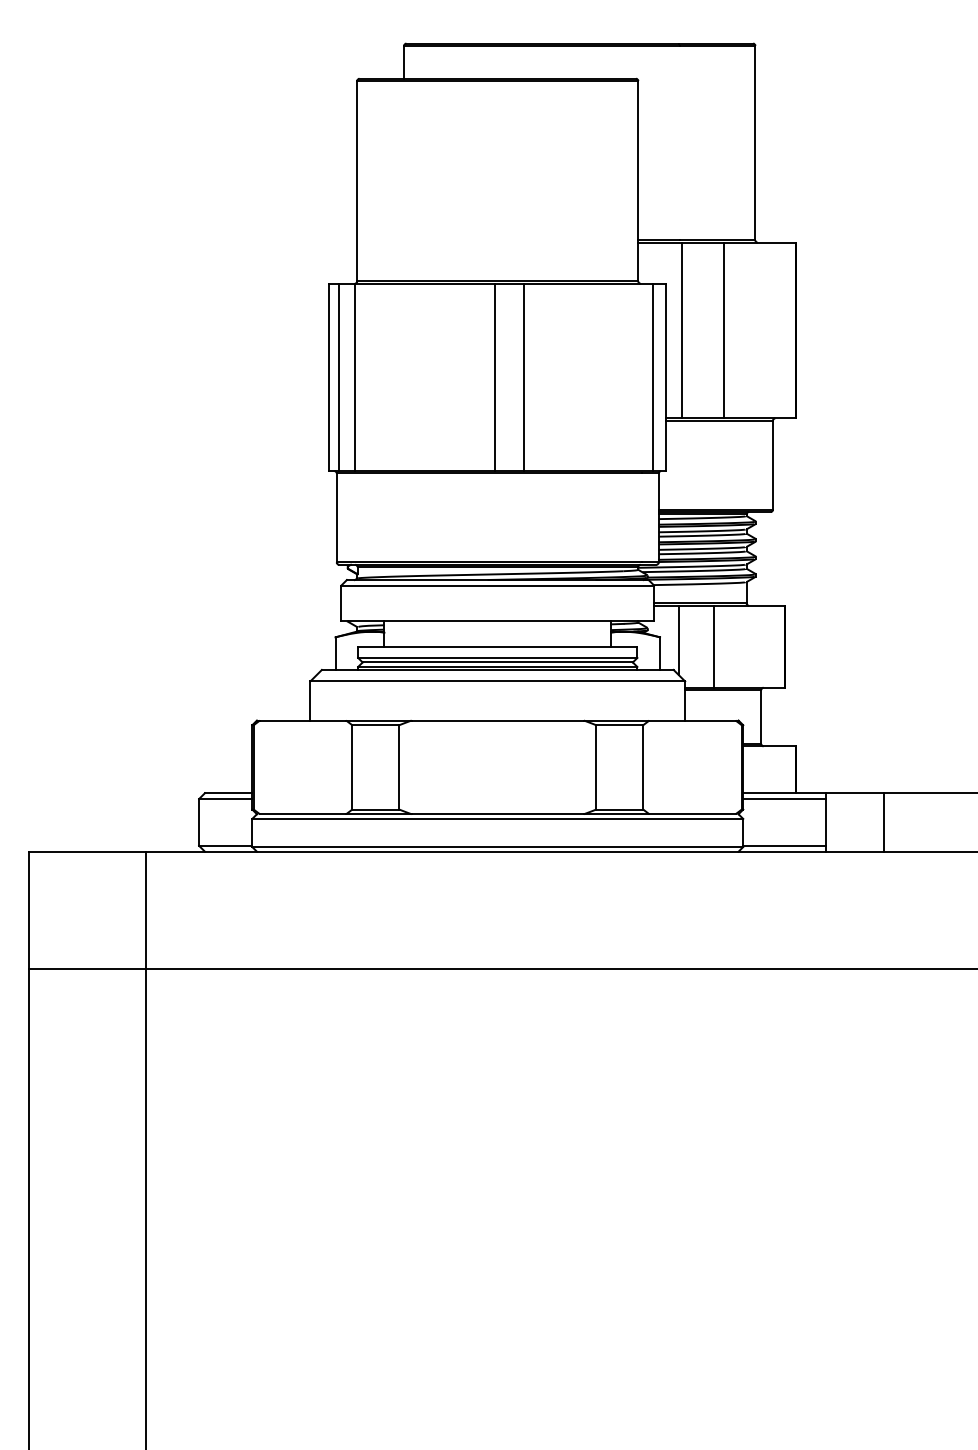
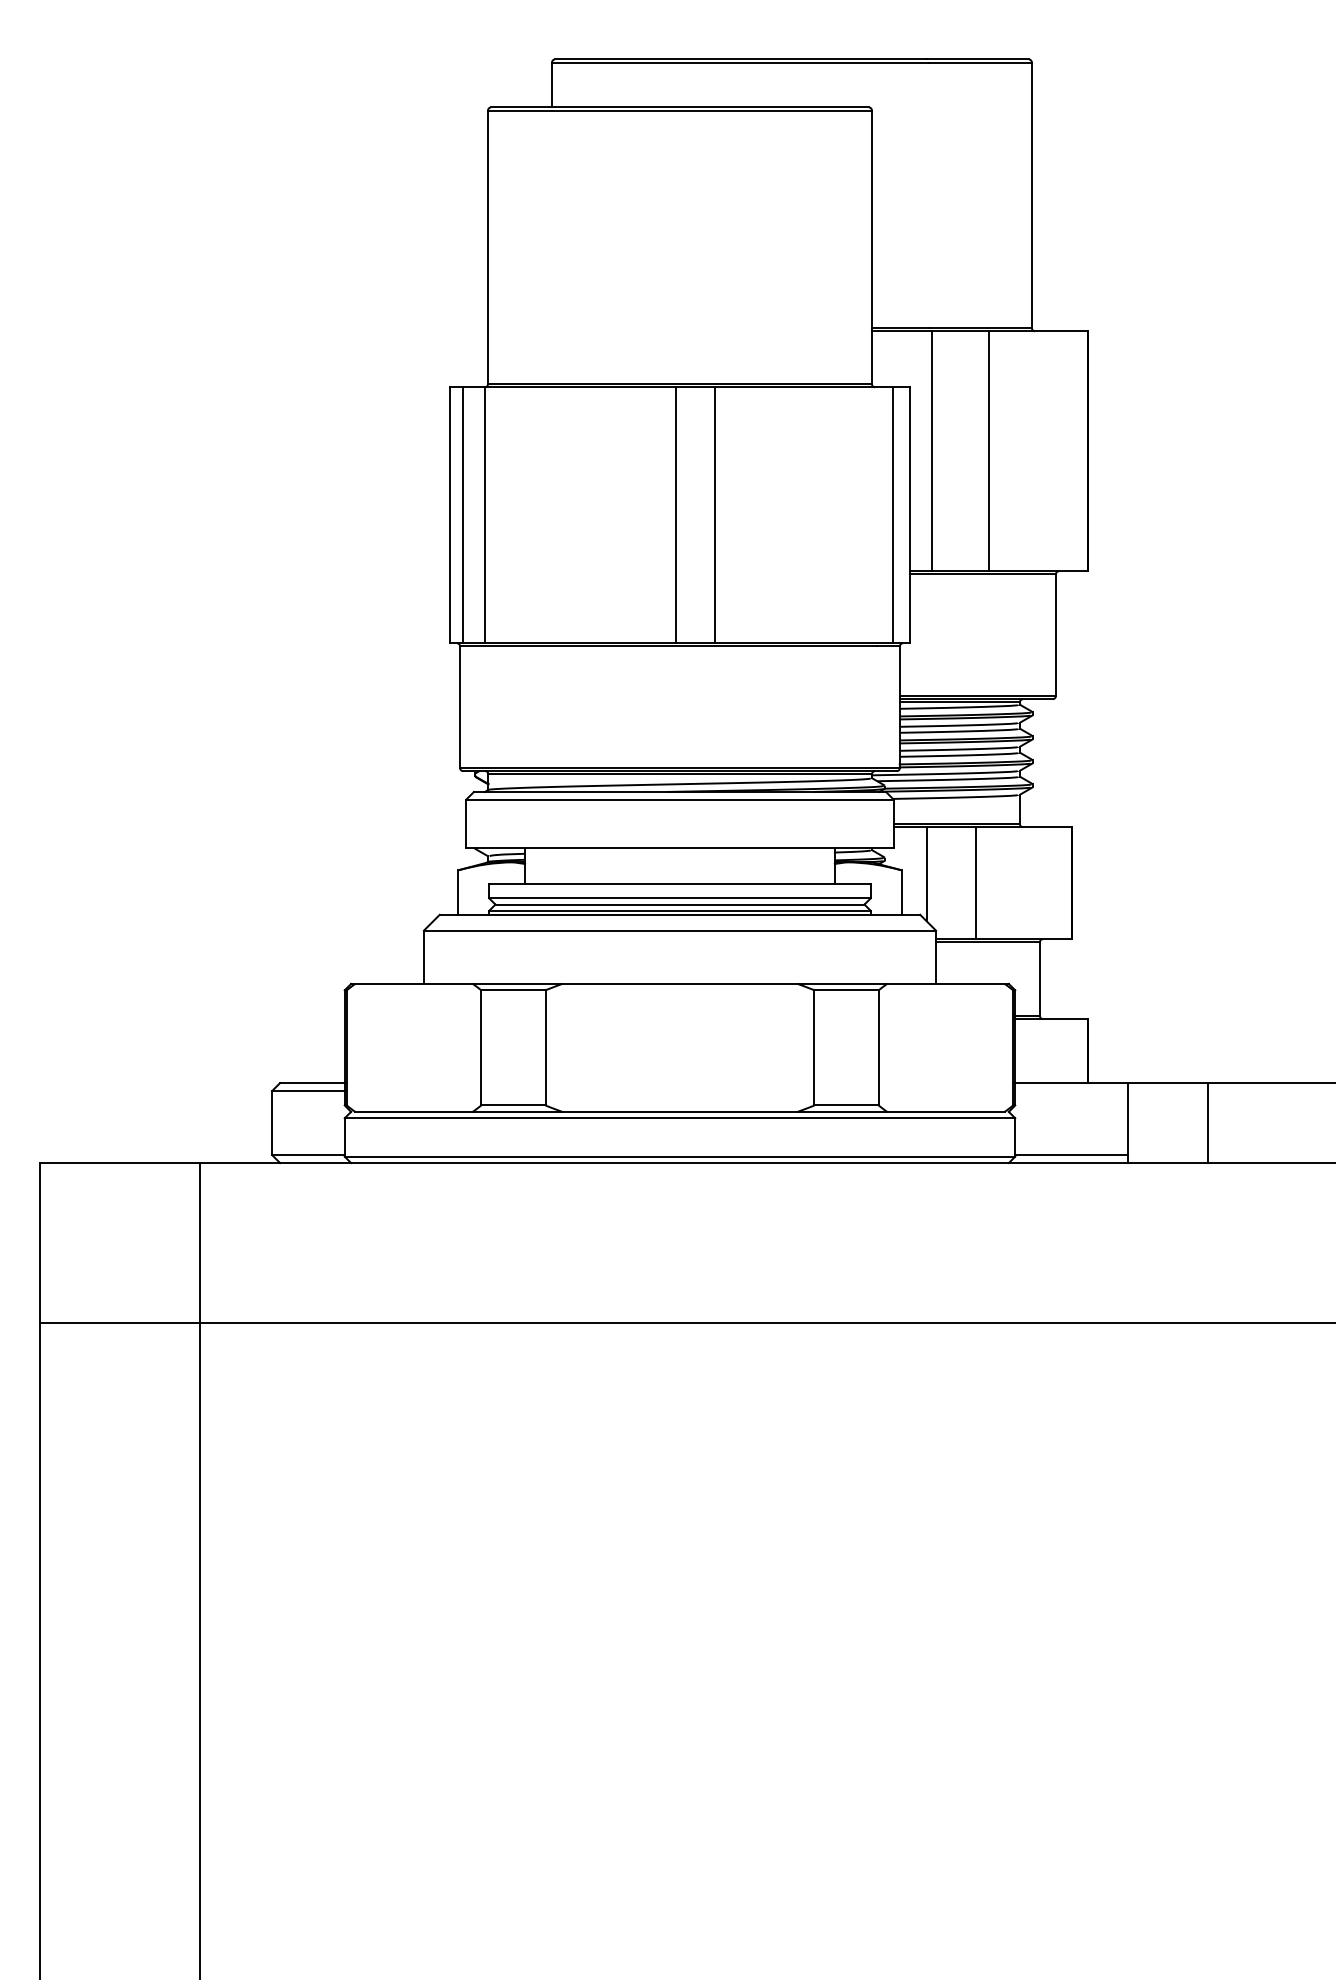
line: (784, 799) -> (1071, 1091), removed

